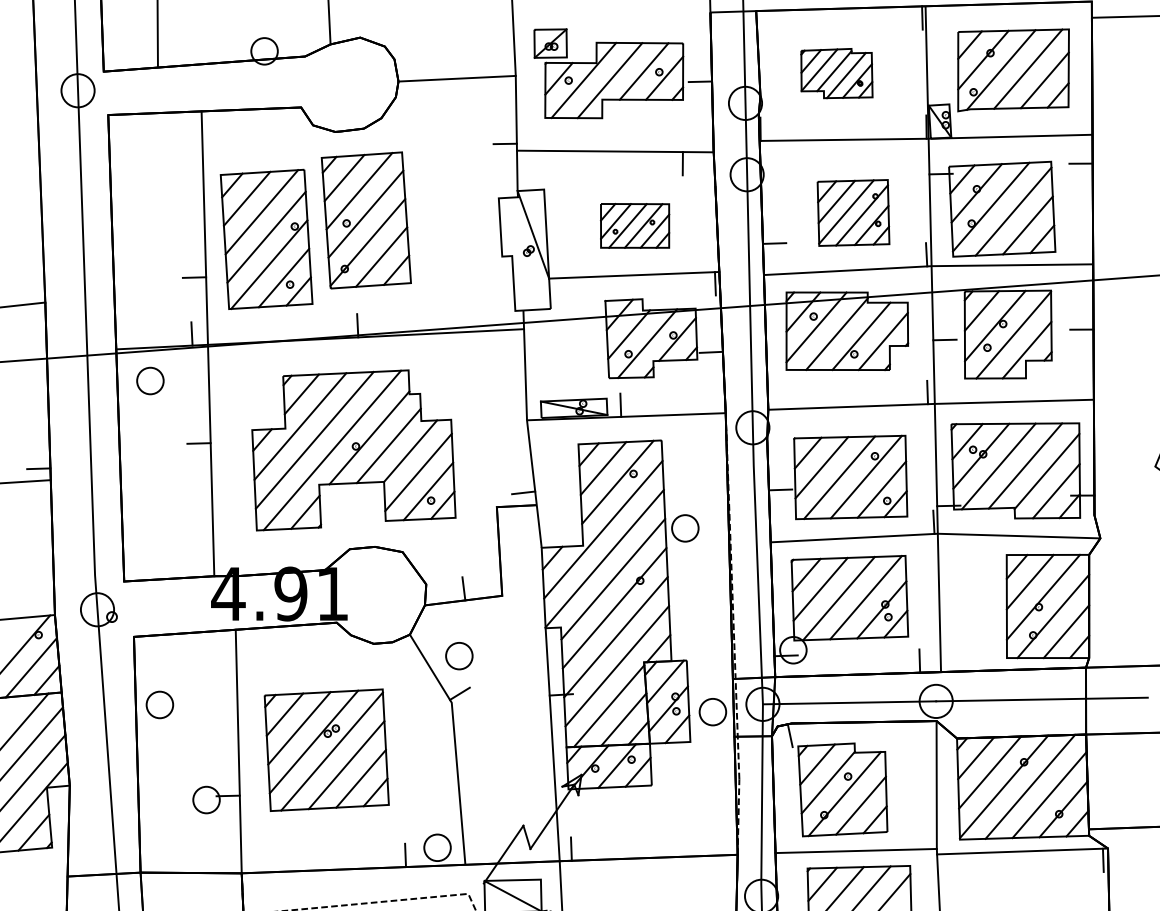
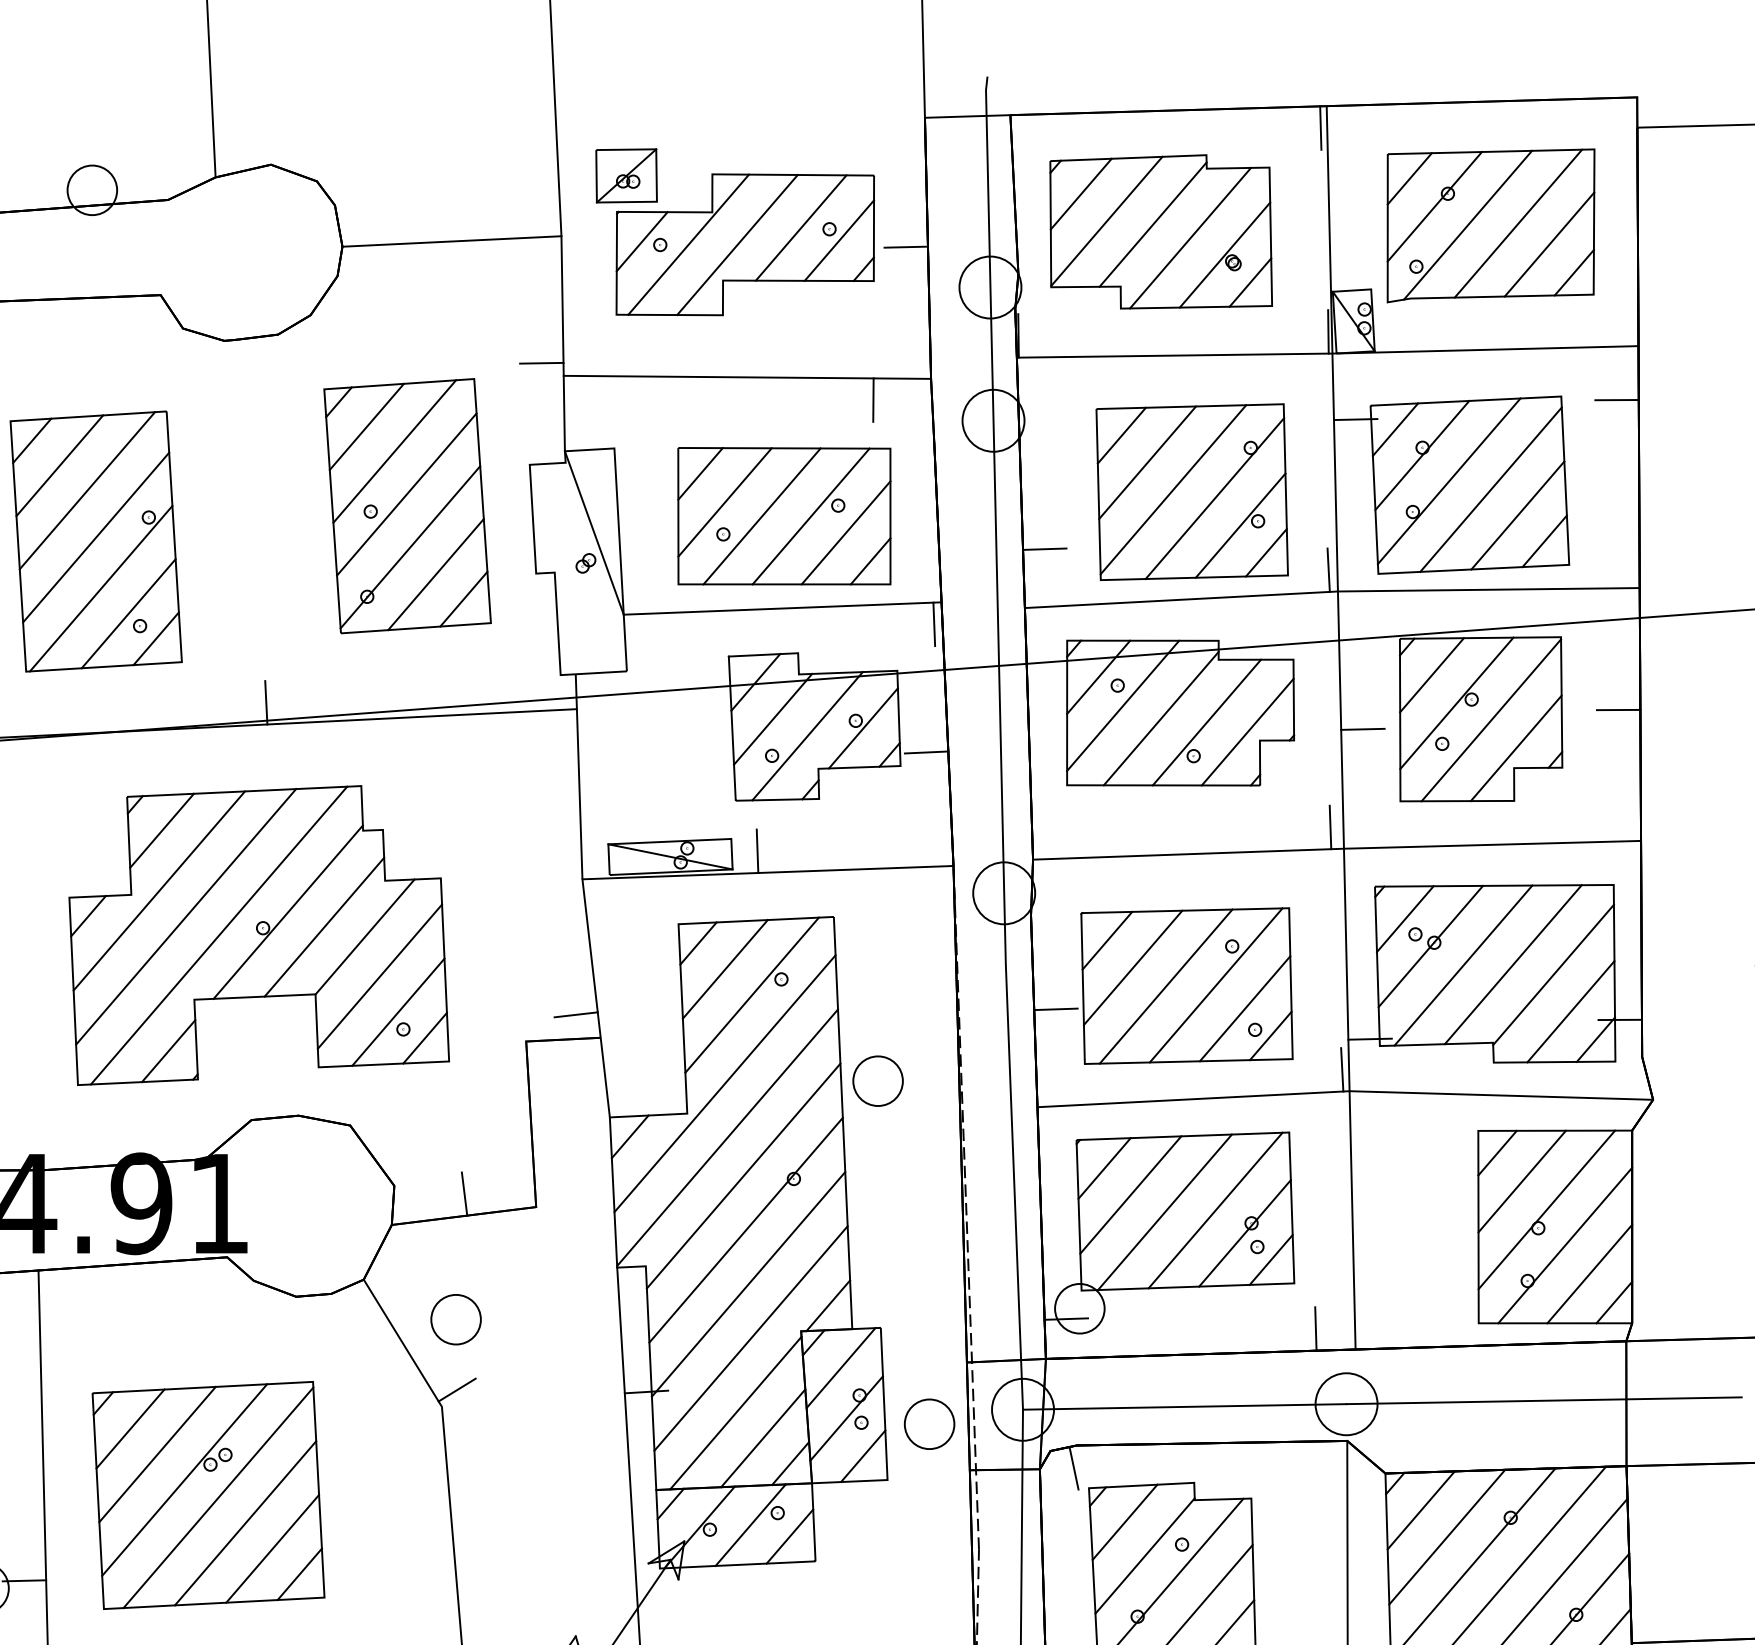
part: (836, 73) -> (1160, 231), size x1.67
part: (853, 212) -> (1192, 491), size x1.43
part: (365, 220) -> (405, 506), moved
part: (634, 225) -> (783, 515), size x1.67

